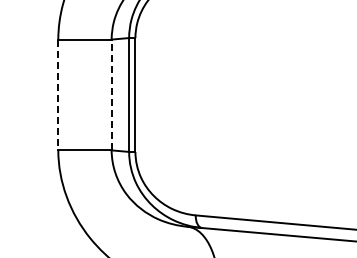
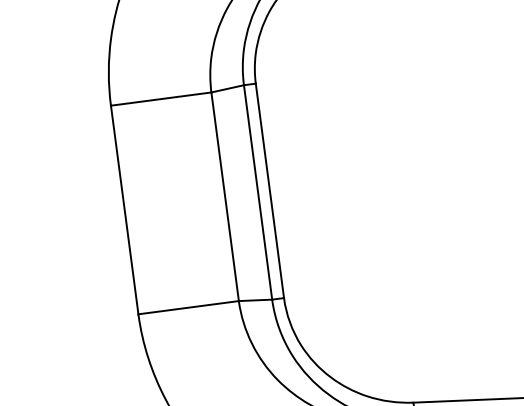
line: (111, 94) -> (224, 195), dashed -> solid
line: (58, 95) -> (125, 210), dashed -> solid

